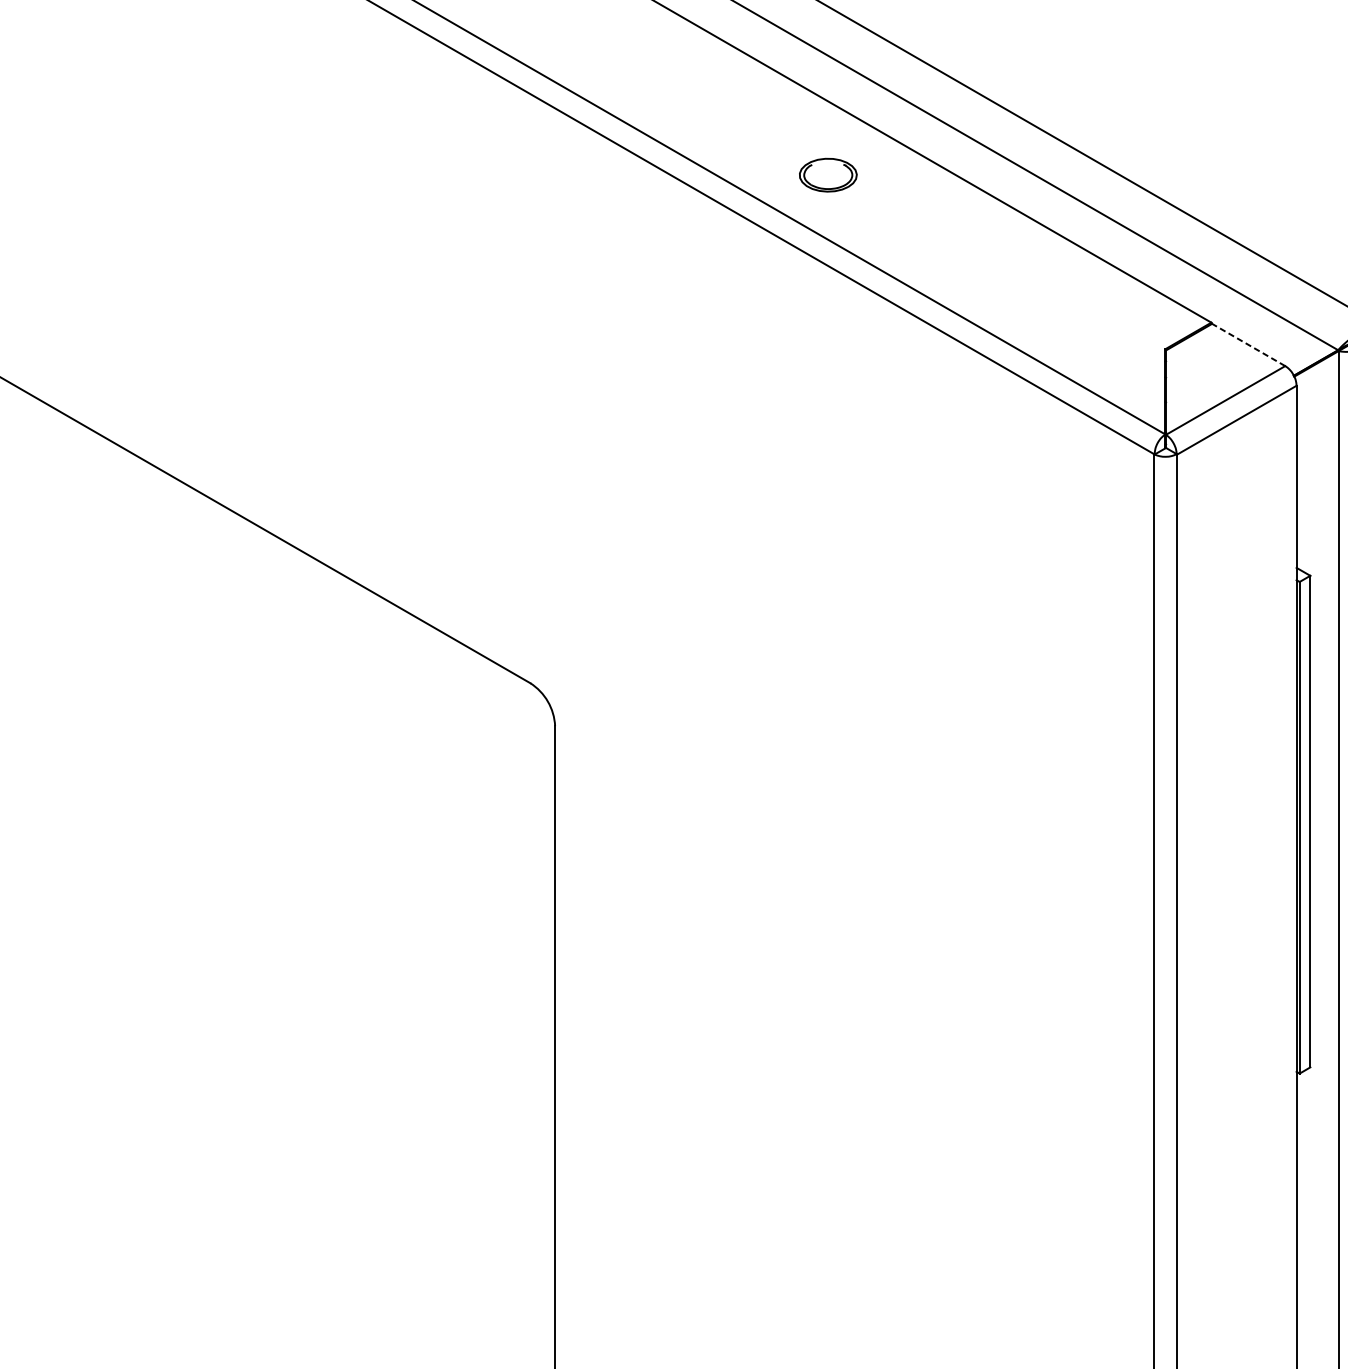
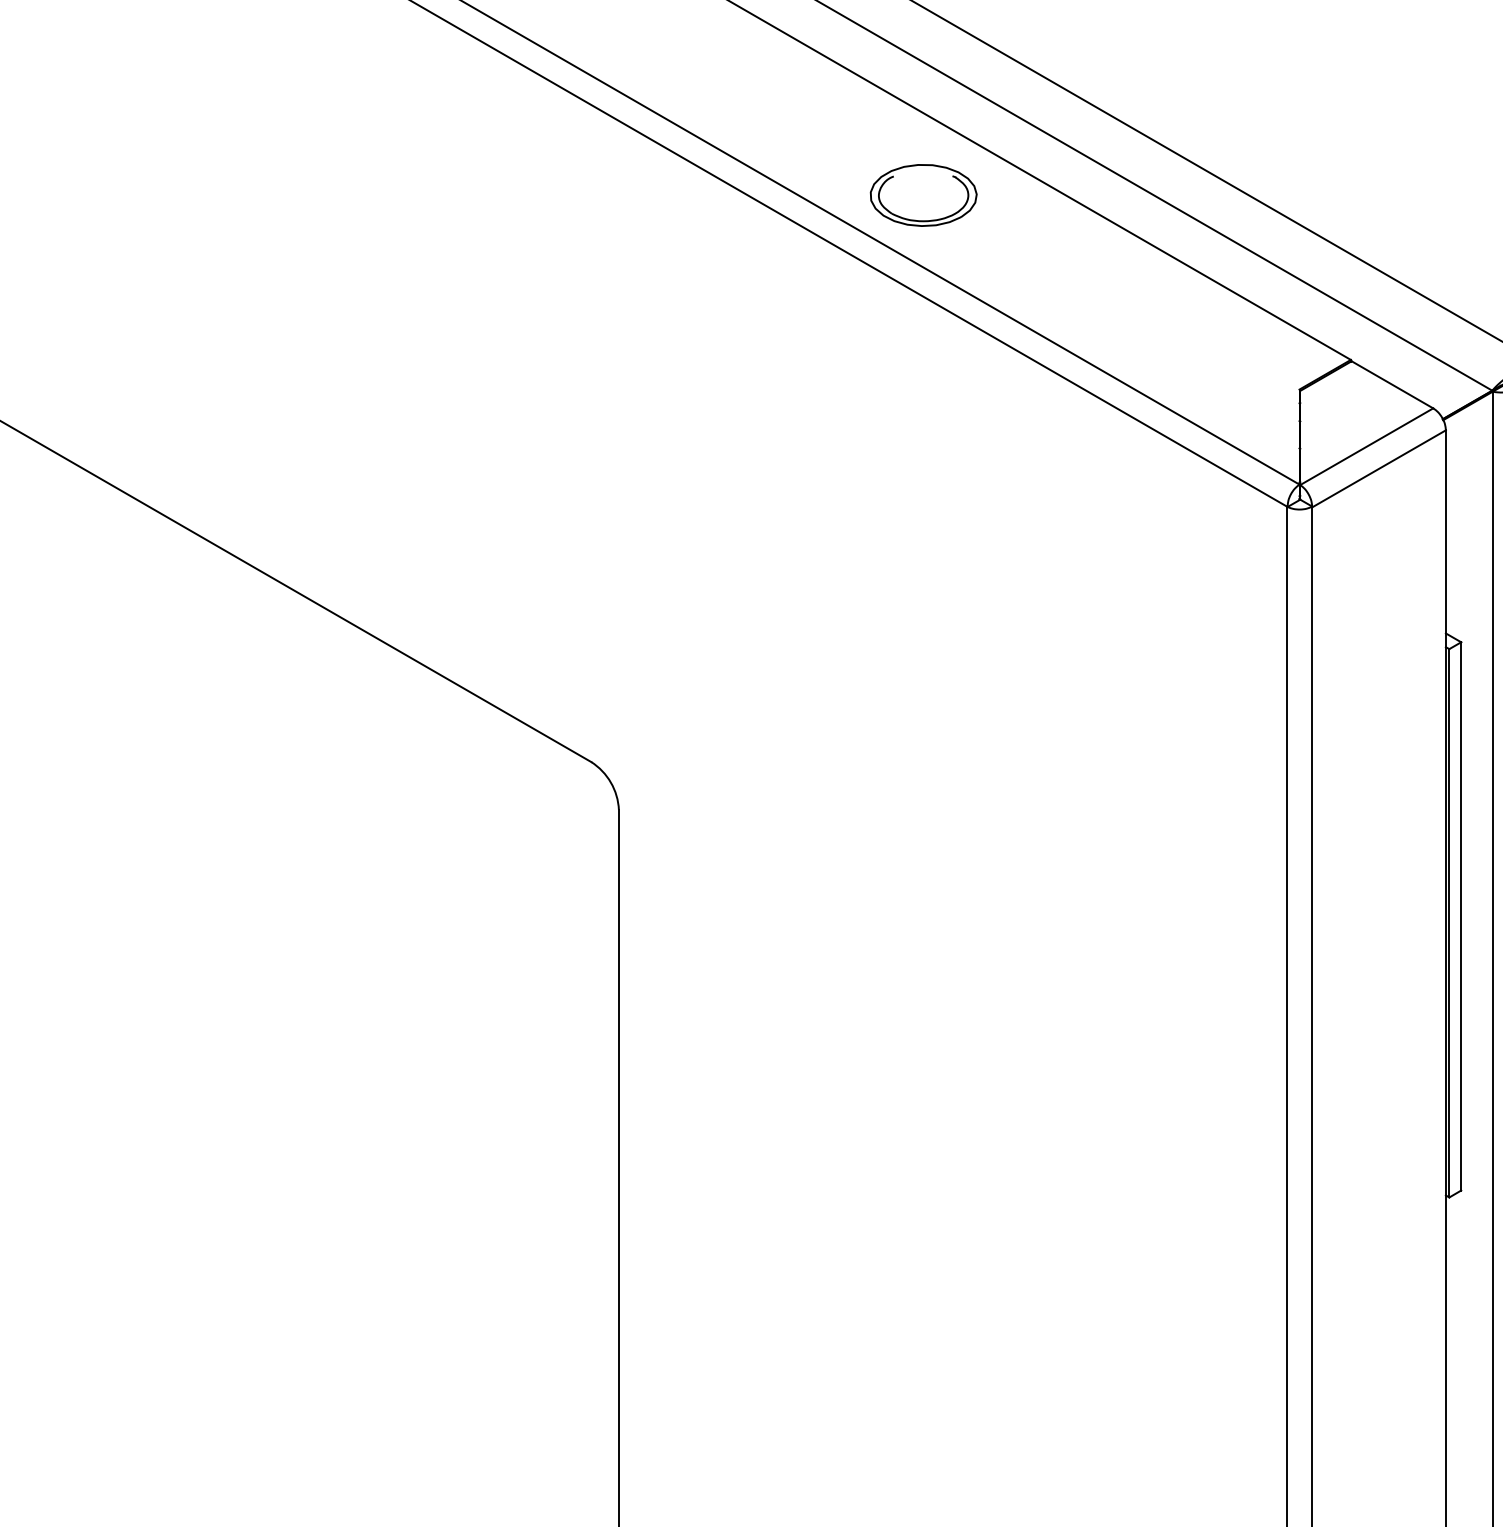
part: (828, 175) -> (923, 195), size x1.67
line: (1248, 344) -> (1392, 384), dashed -> solid

